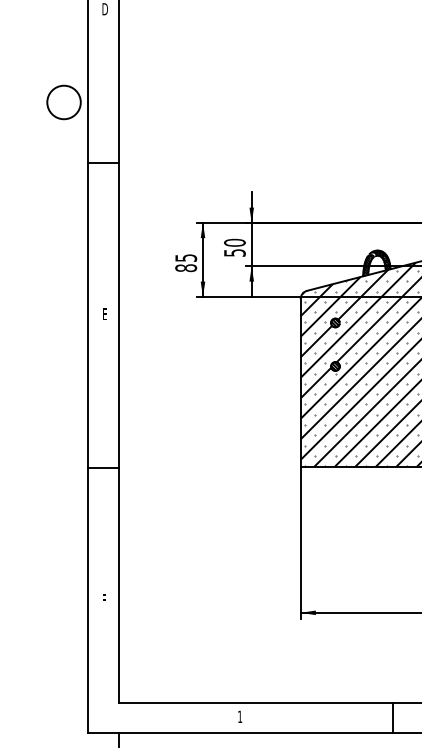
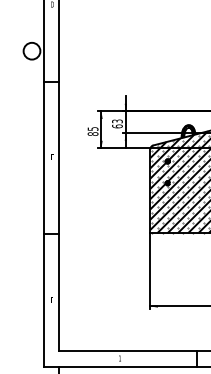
text: (234, 247) -> (117, 123), 50 -> 63

